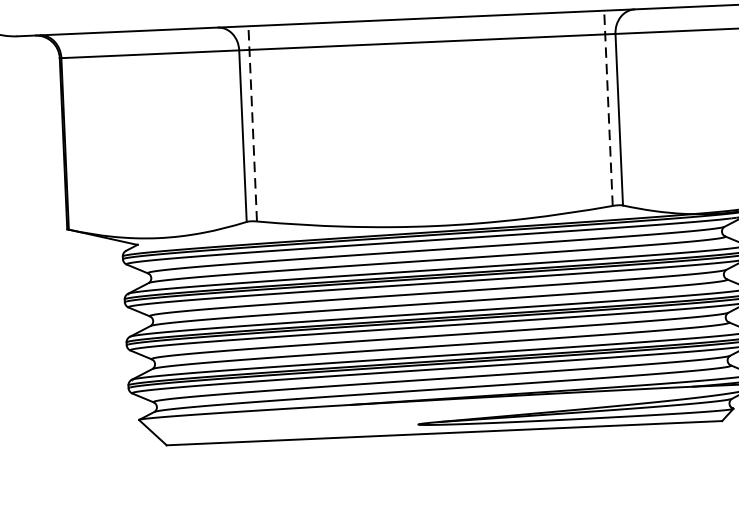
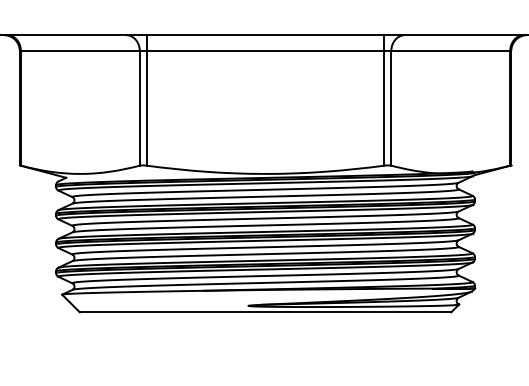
line: (608, 106) -> (384, 99), dashed -> solid
line: (252, 122) -> (146, 99), dashed -> solid

